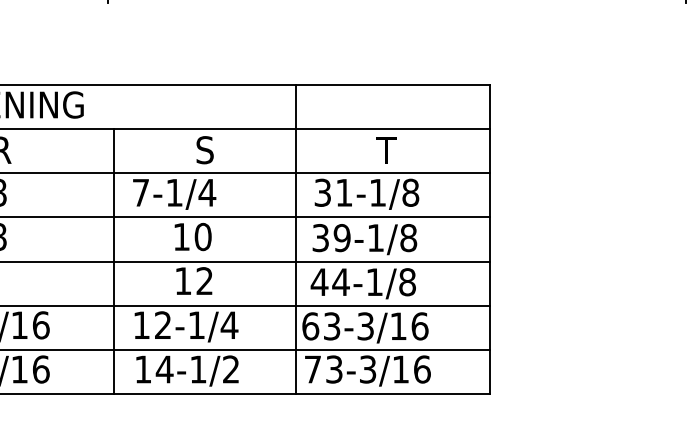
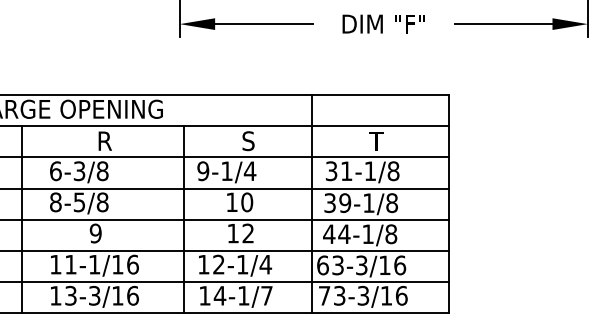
text: (141, 193) -> (203, 171), 7-1/4 -> 9-1/4
text: (230, 369) -> (266, 295), 14-1/2 -> 14-1/7

